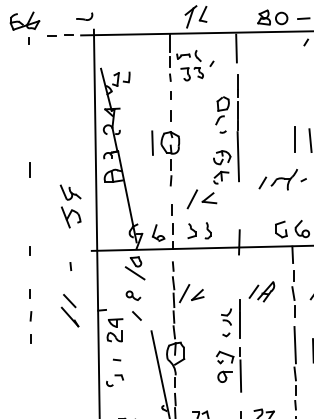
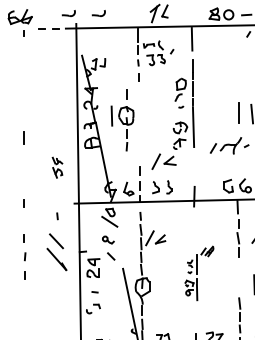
part: (121, 16) -> (98, 13), added
part: (165, 148) -> (122, 120), moved
part: (70, 206) -> (57, 167), size x0.6
part: (69, 309) -> (56, 251), size x1.4
part: (245, 336) -> (199, 273), size x0.6
line: (294, 344) -> (239, 279), removed

